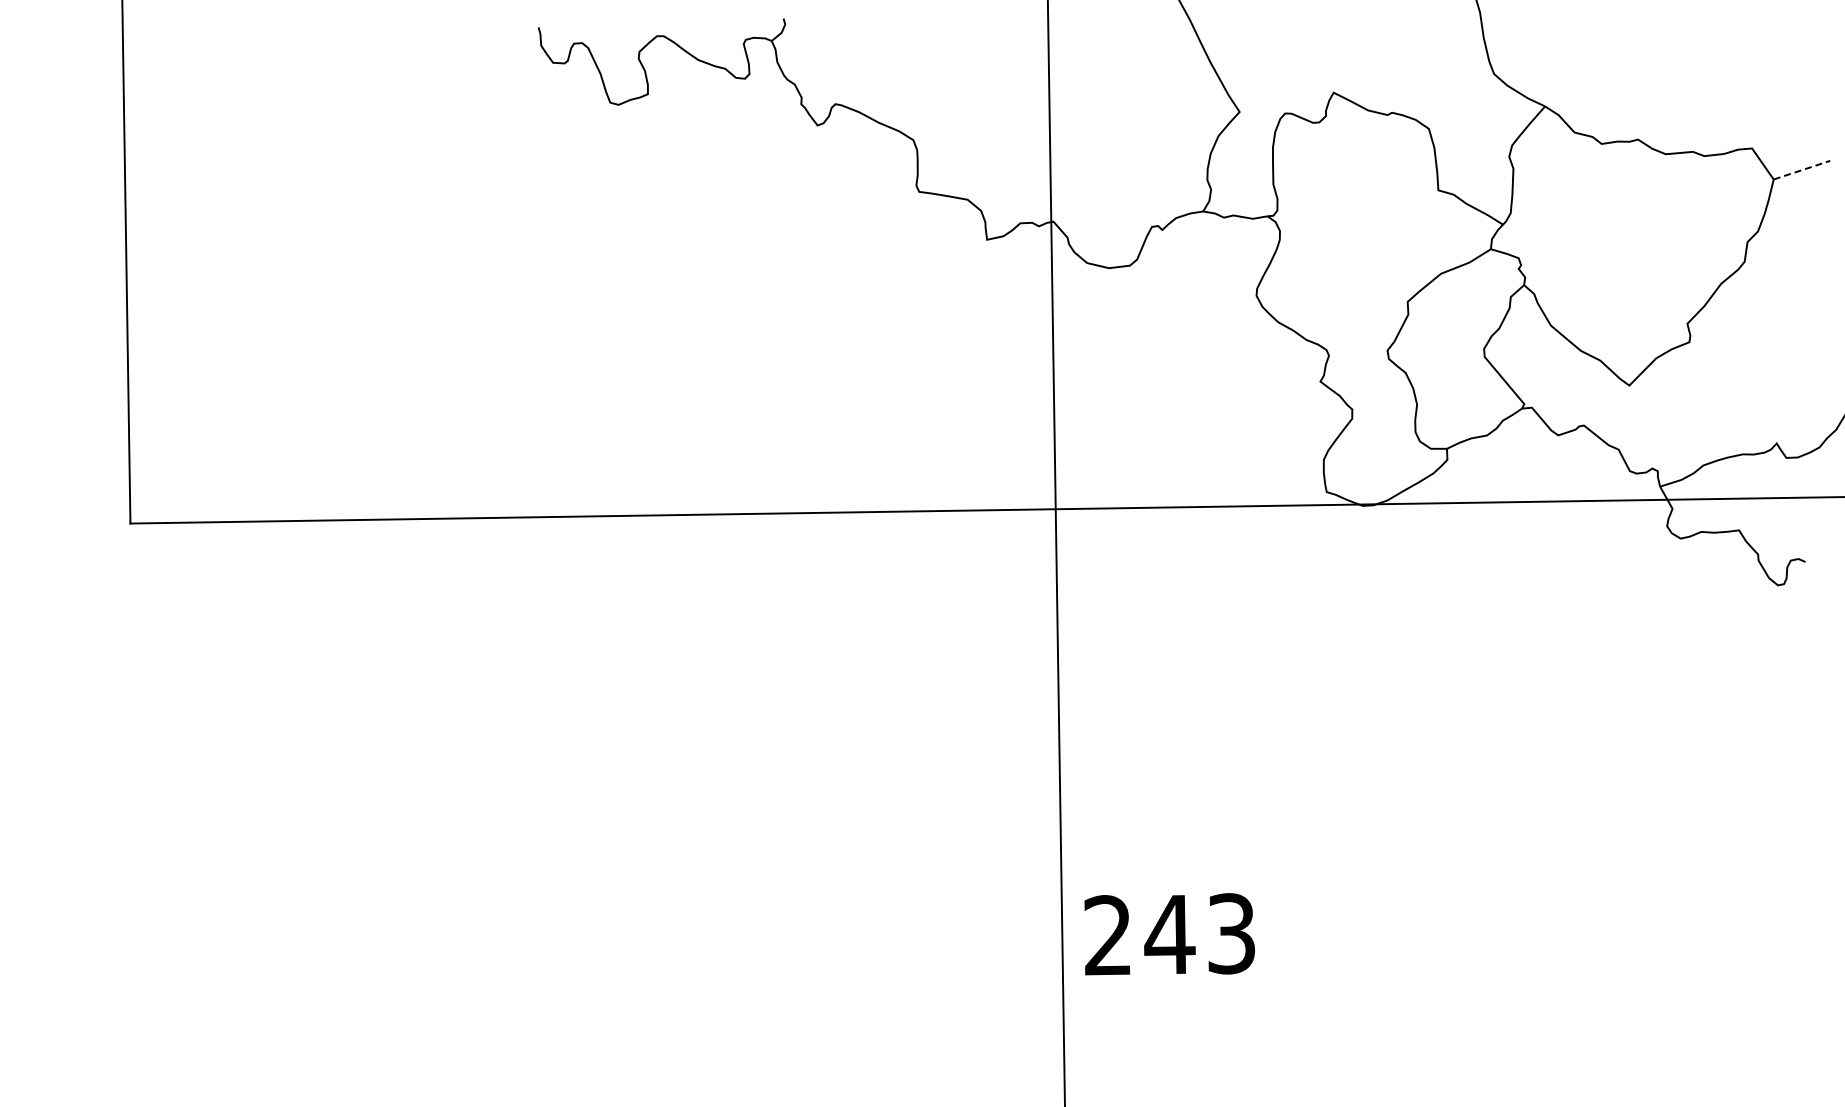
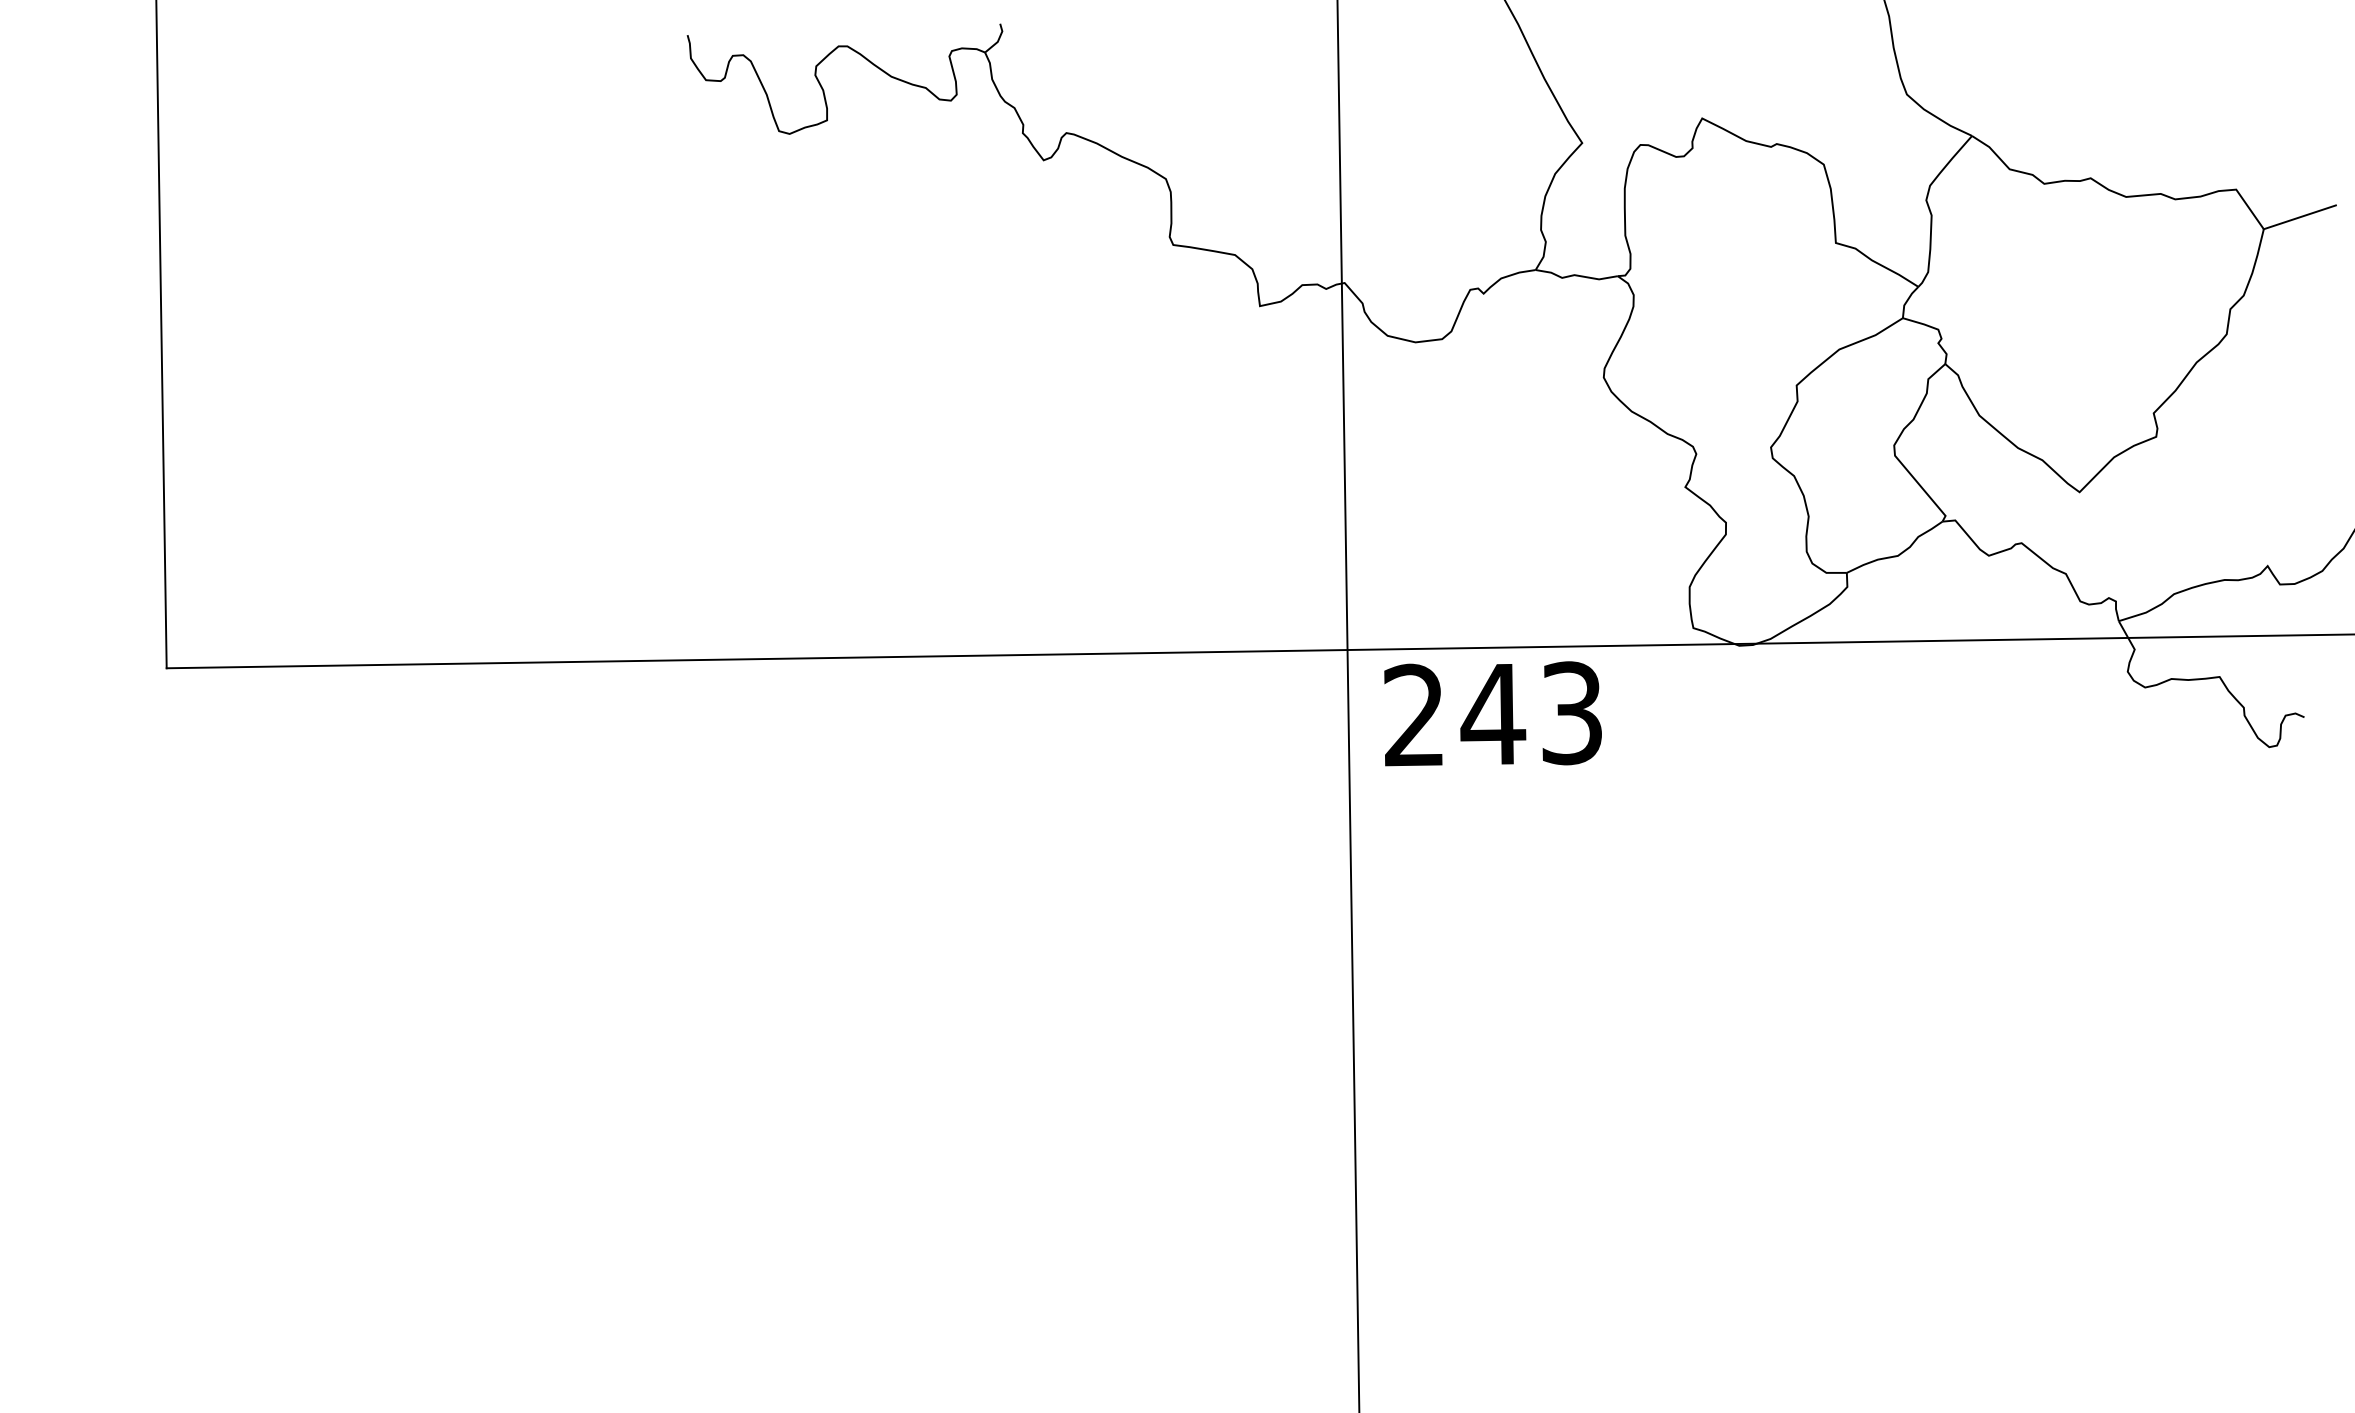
line: (1801, 170) -> (2299, 217), dashed -> solid
text: (1169, 934) -> (1492, 714), moved

